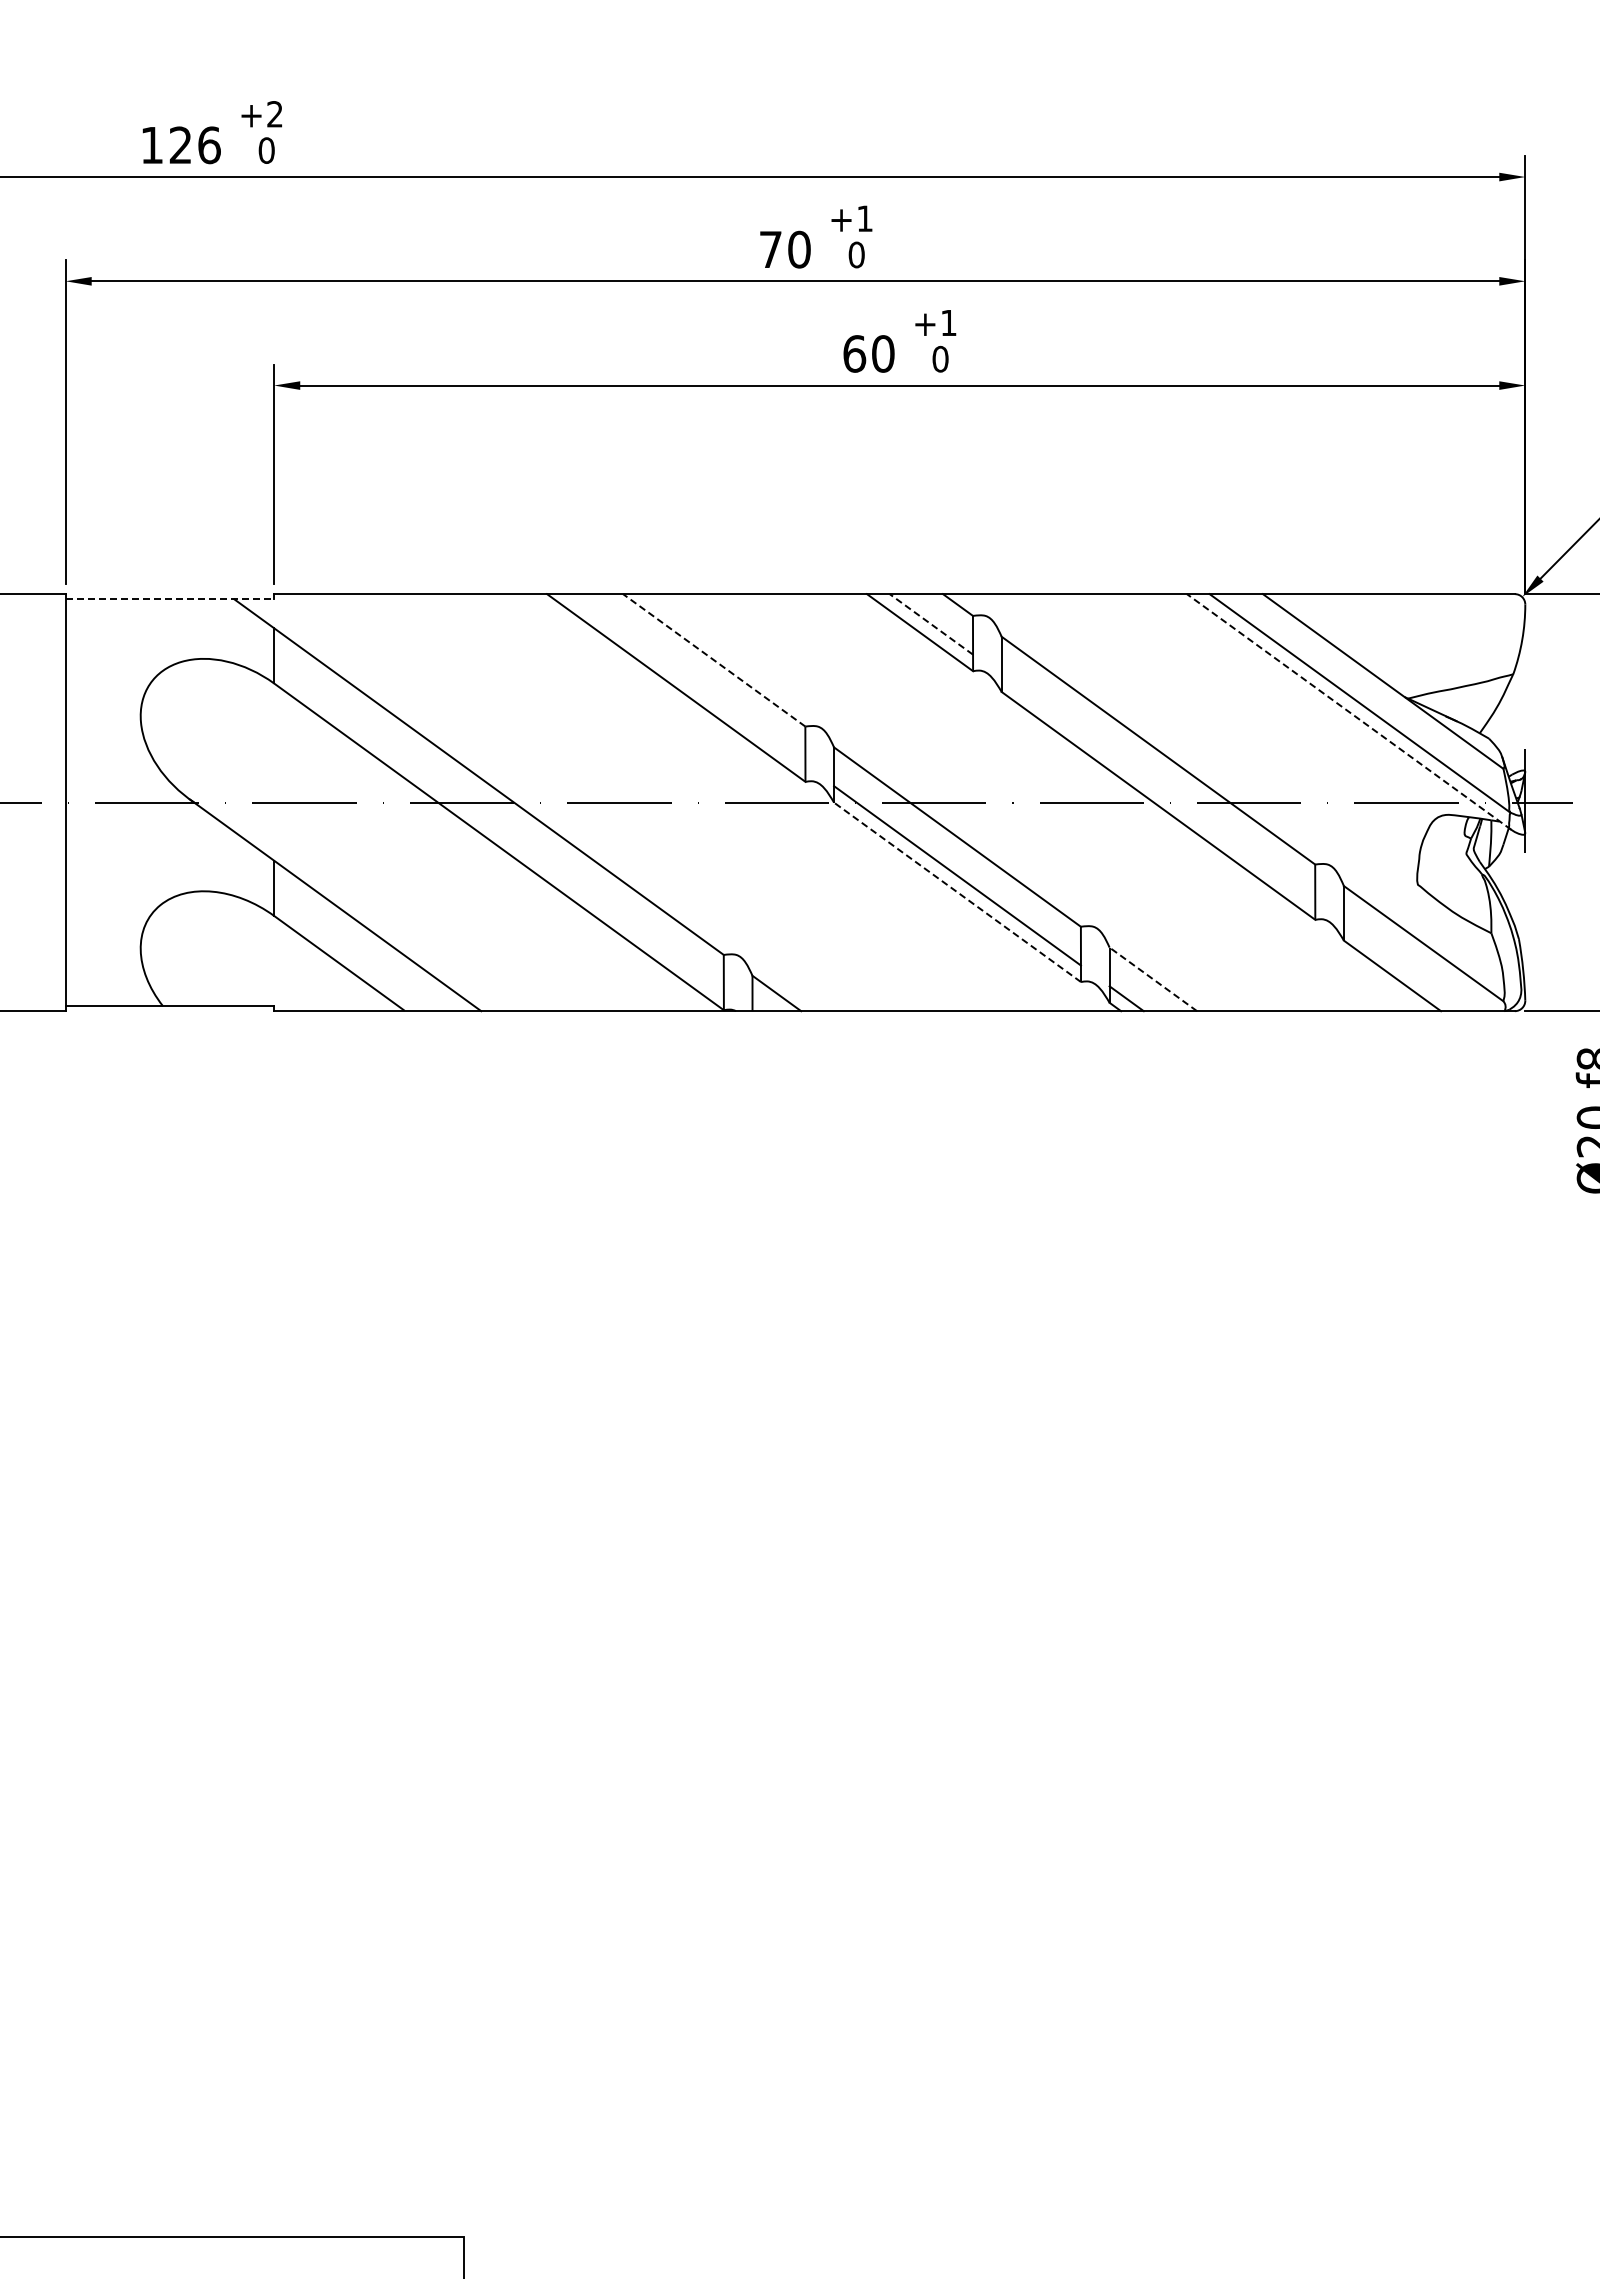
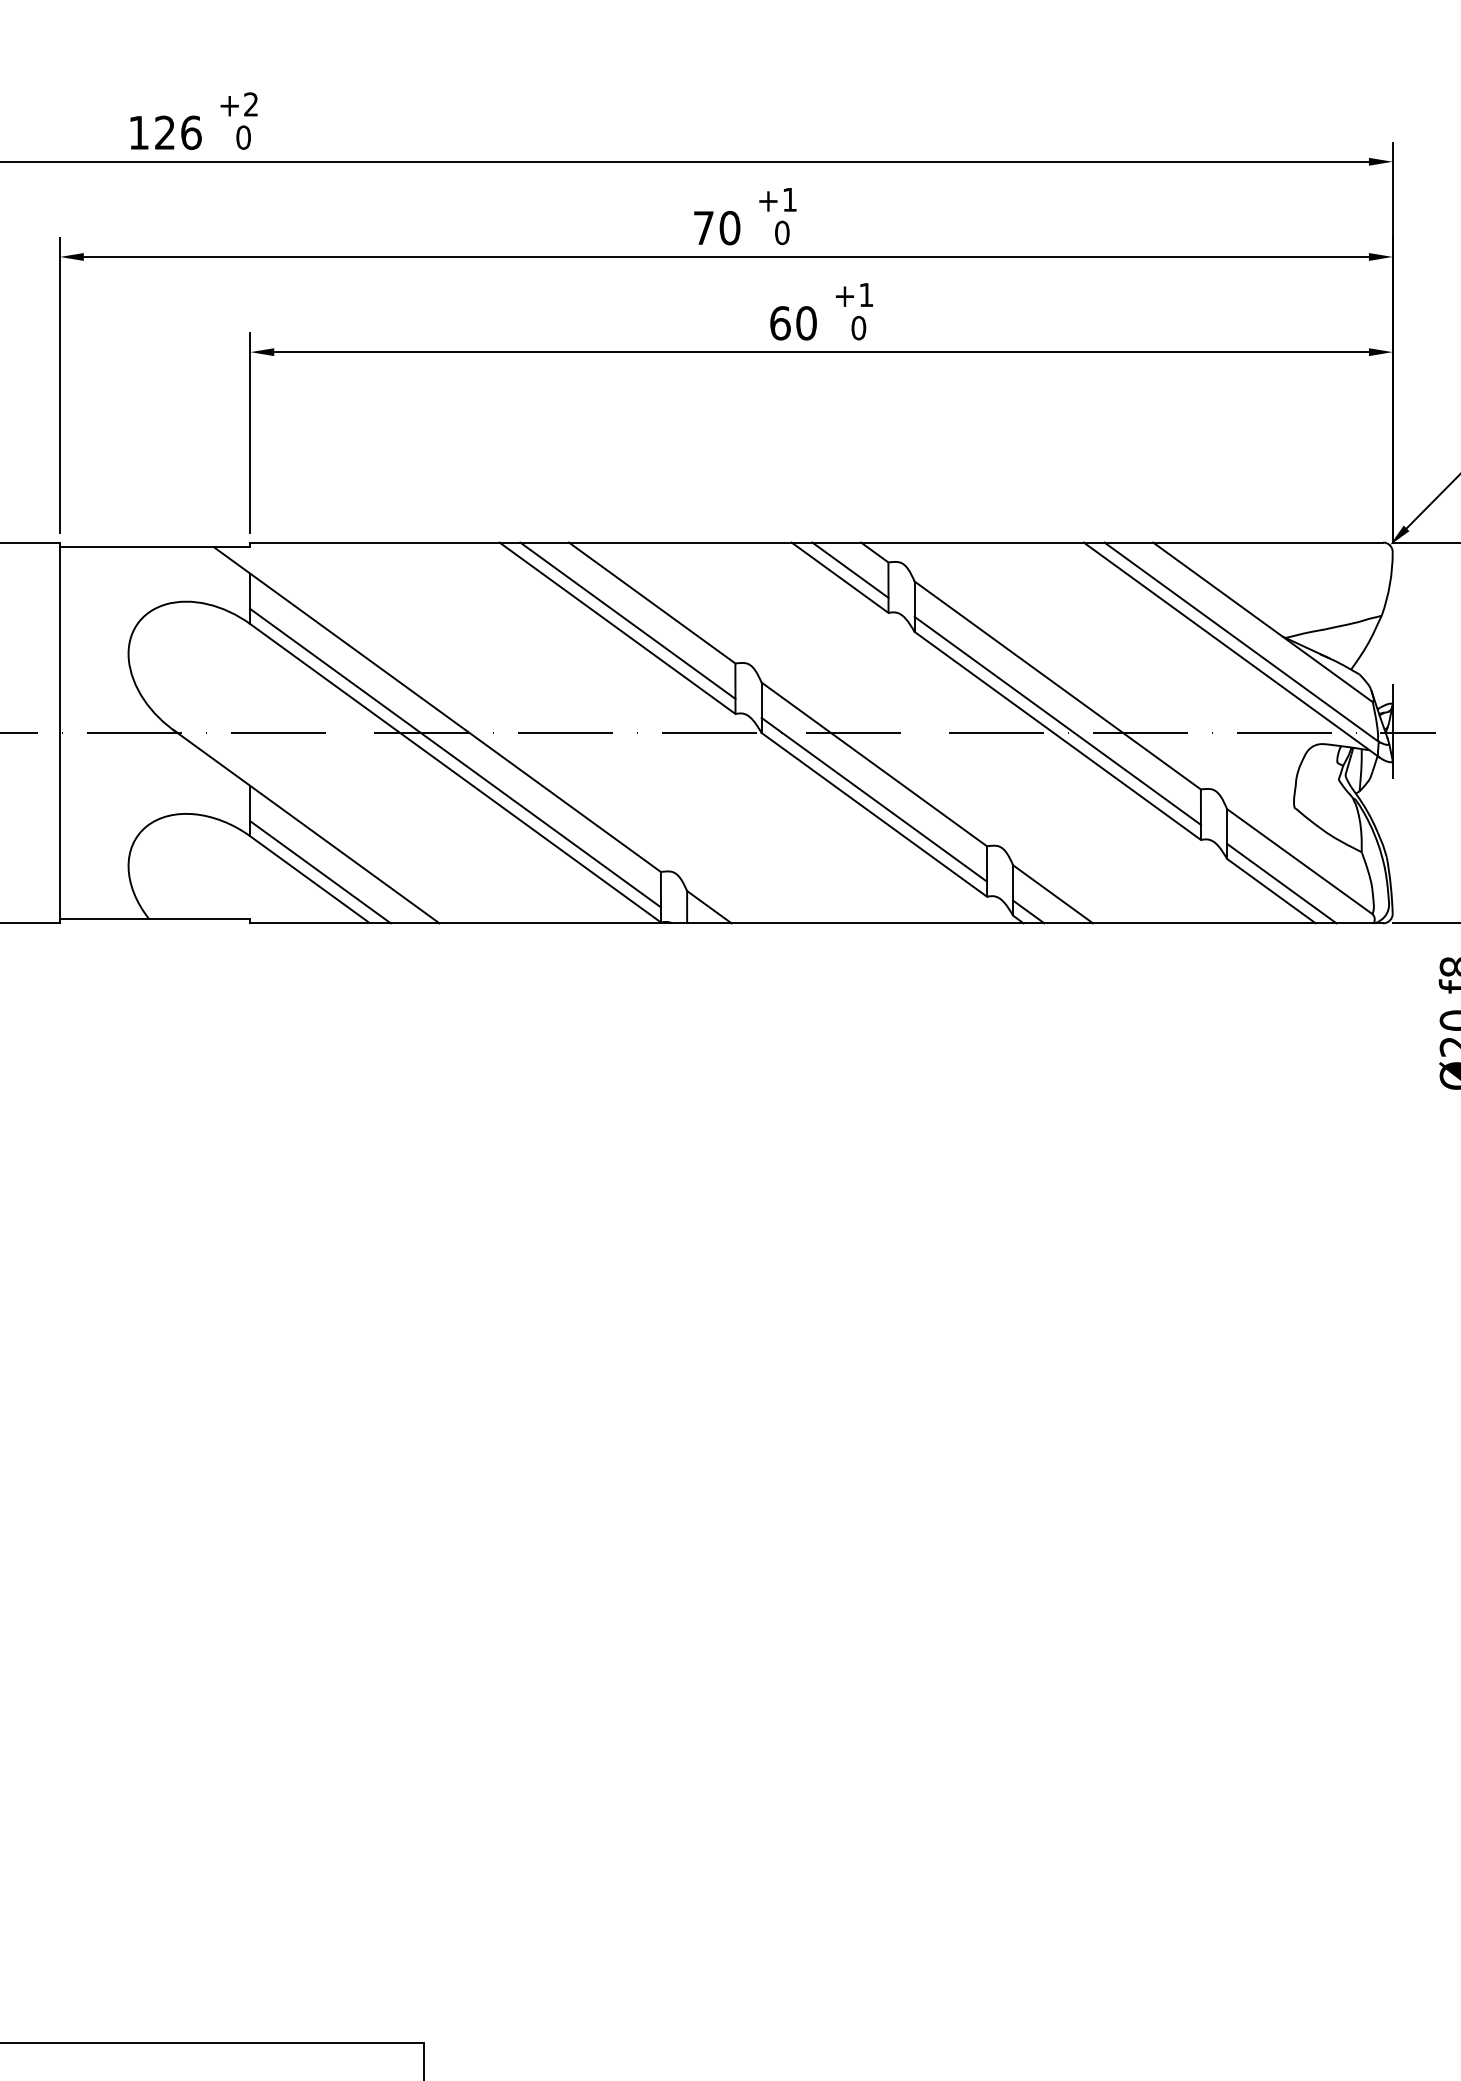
line: (170, 599) -> (155, 547), dashed -> solid
line: (931, 624) -> (850, 570), dashed -> solid
line: (714, 660) -> (652, 603), dashed -> solid
line: (687, 679) -> (627, 620), added
line: (1348, 711) -> (1231, 649), dashed -> solid
line: (1158, 789) -> (1057, 720), added
line: (498, 829) -> (455, 757), added
line: (957, 892) -> (874, 814), dashed -> solid
line: (350, 955) -> (320, 872), added
line: (1403, 967) -> (1281, 883), added
line: (1152, 979) -> (1052, 894), dashed -> solid

